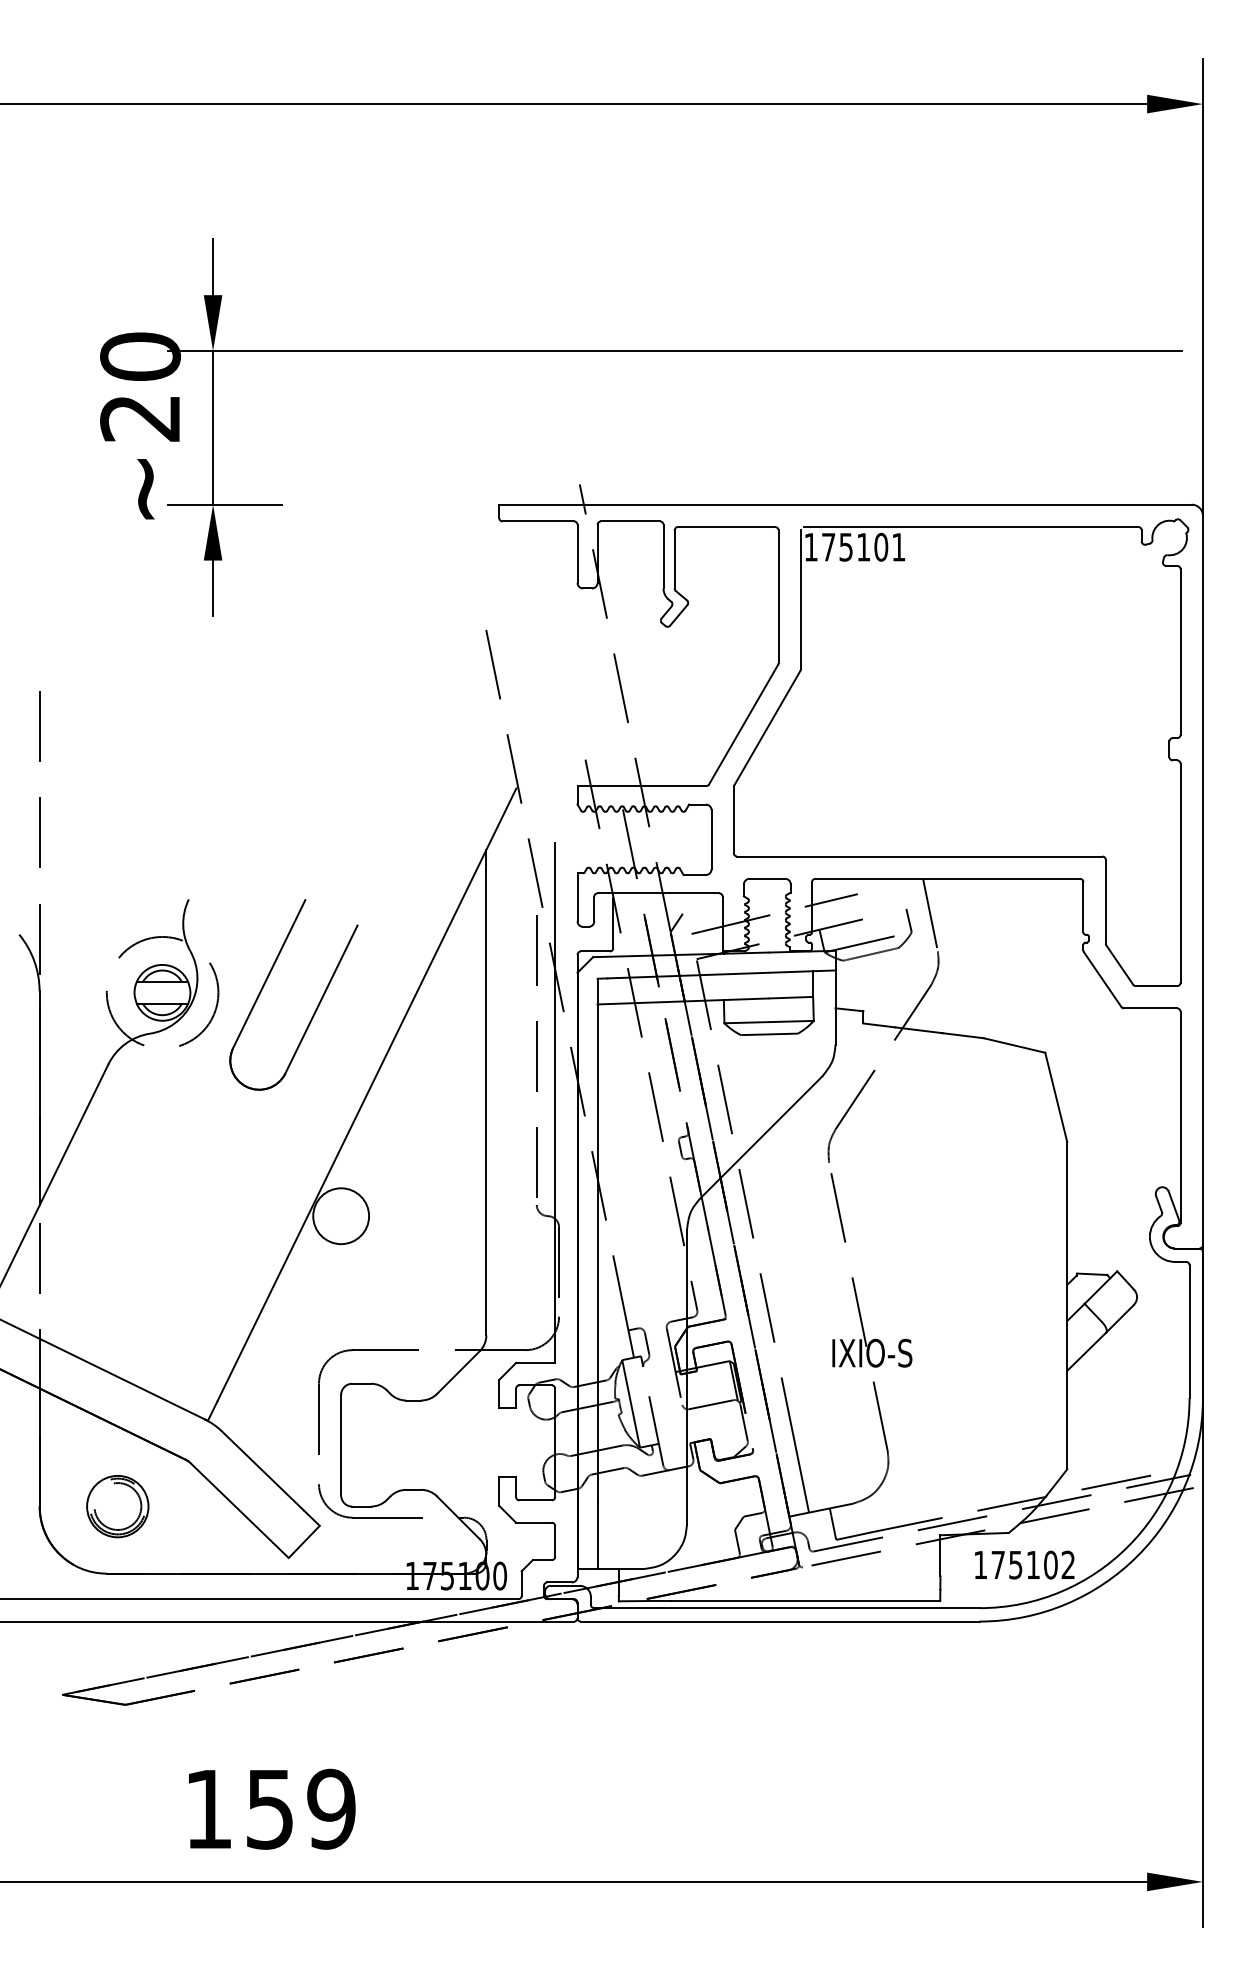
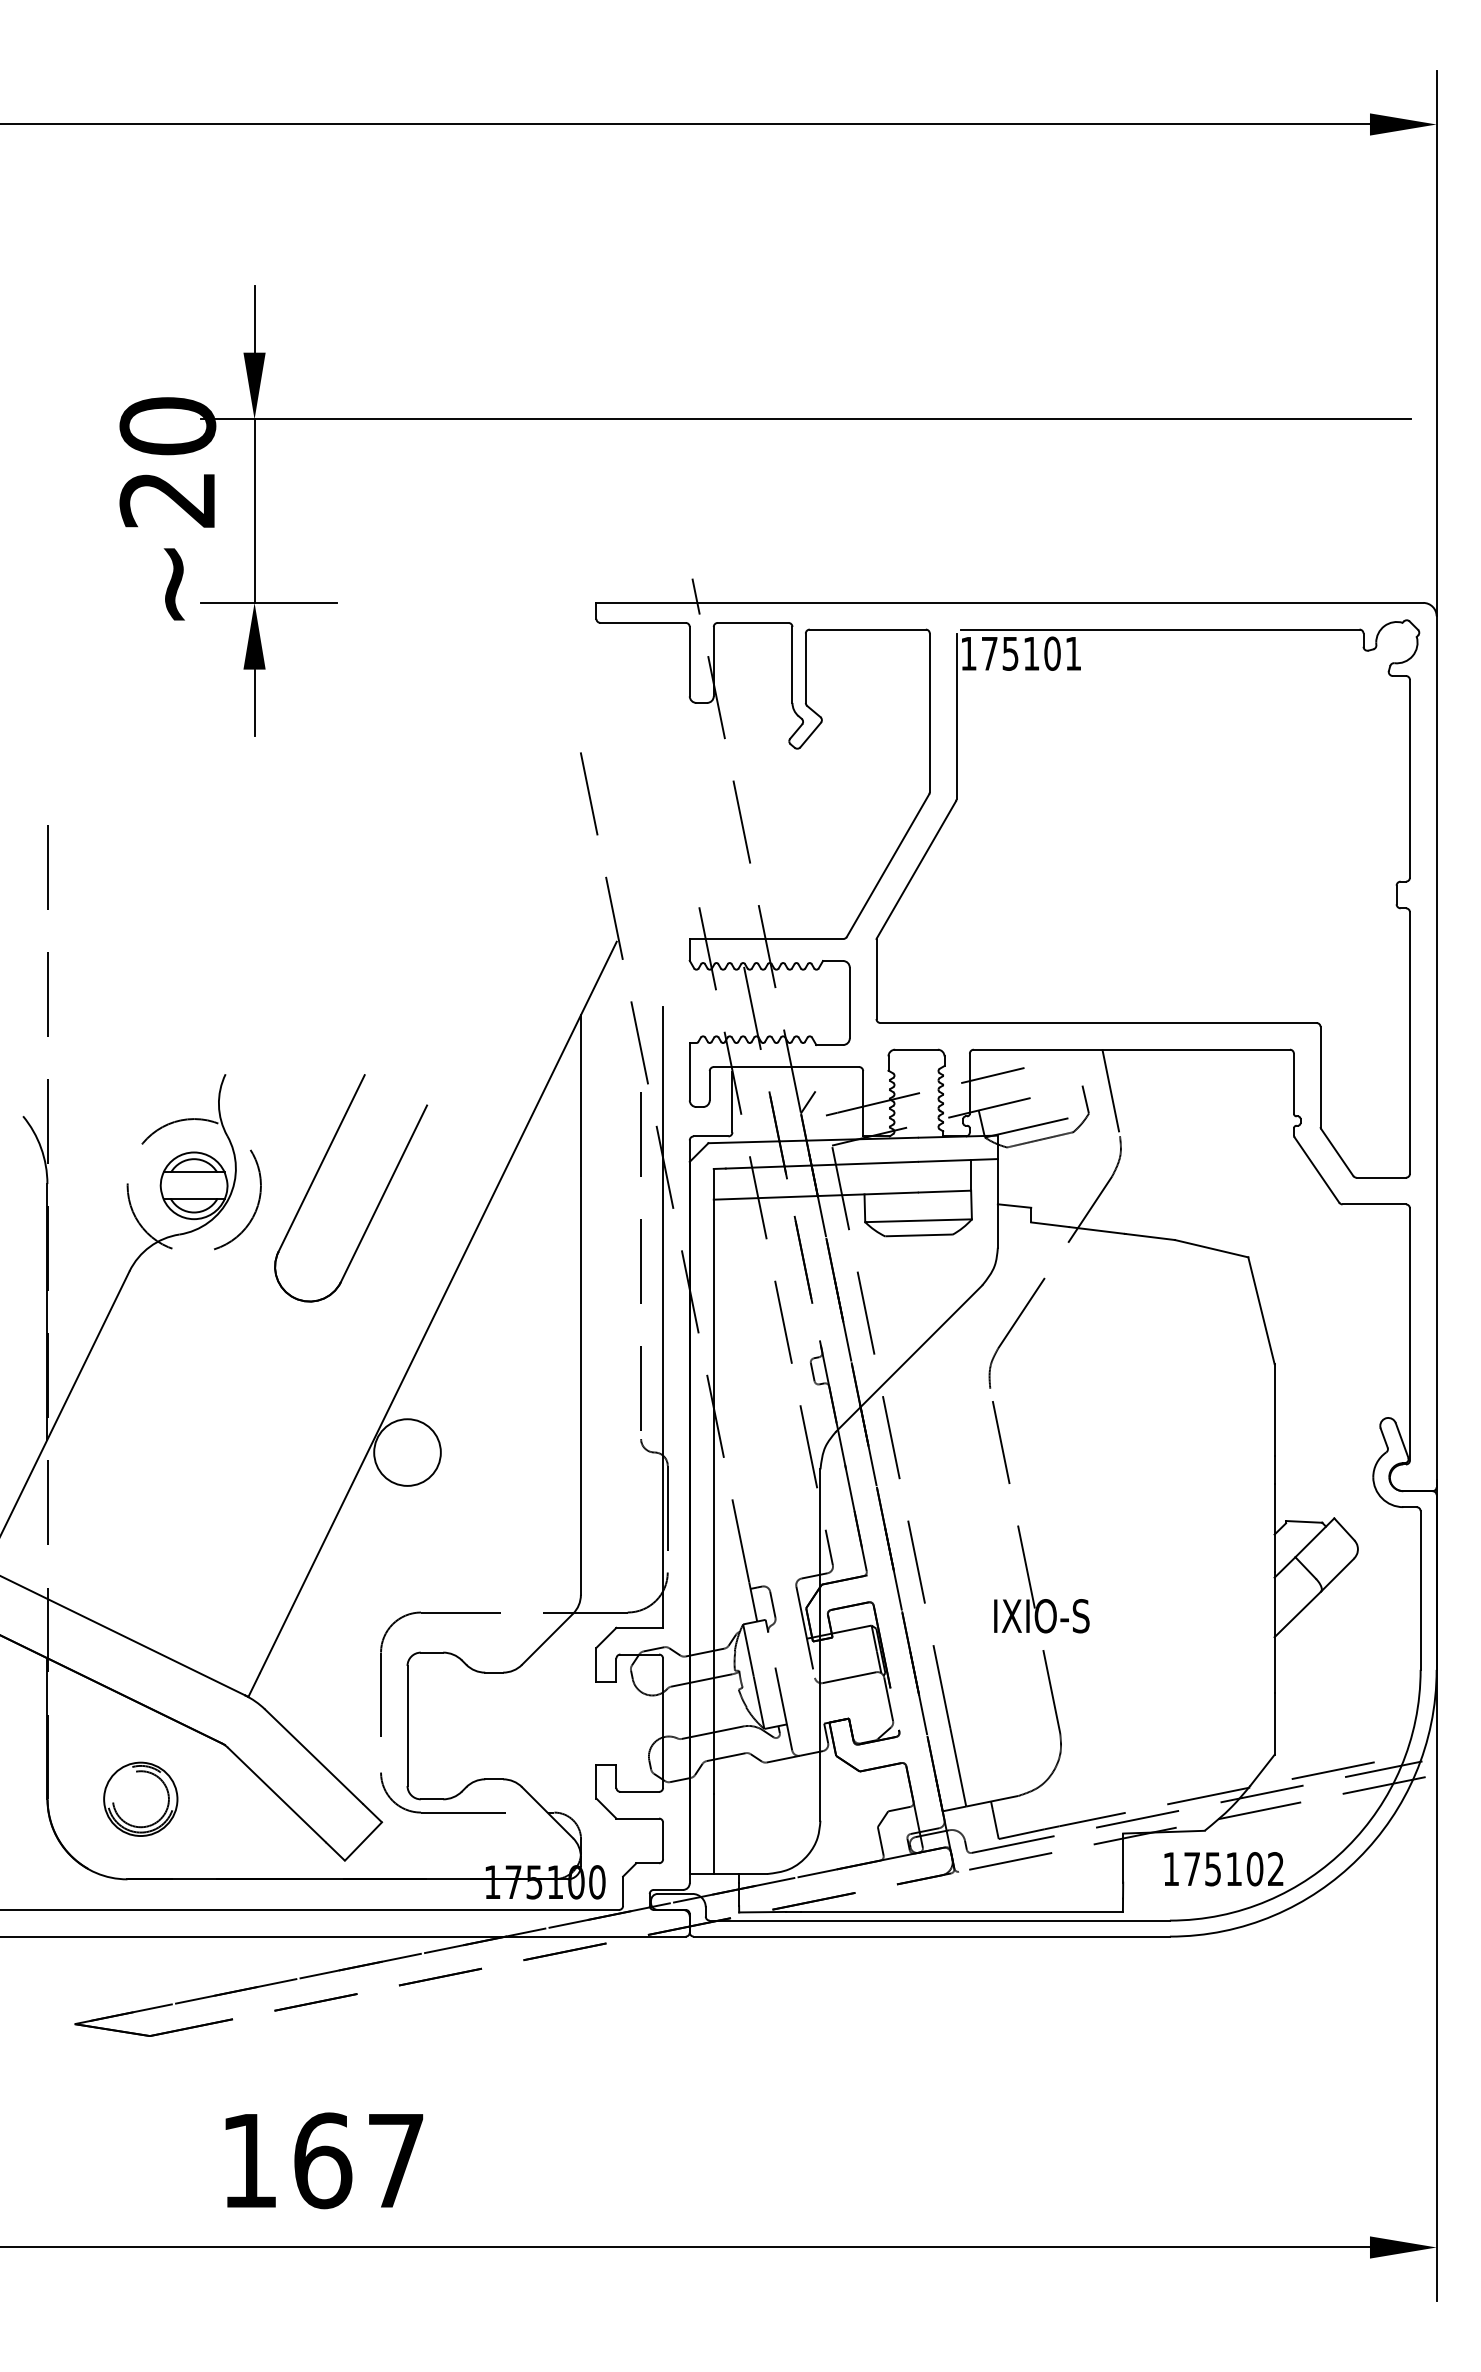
text: (300, 1809) -> (359, 2160), 159 -> 167

